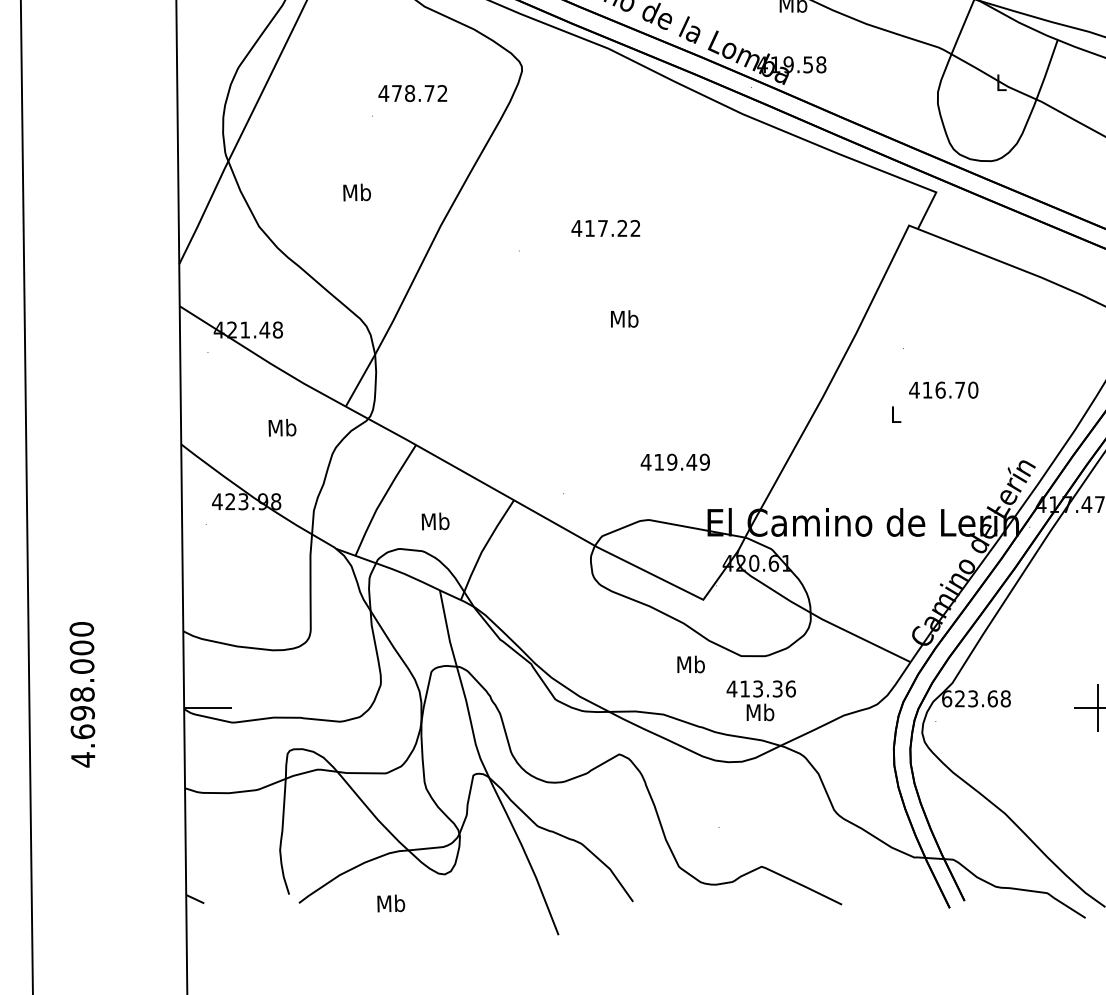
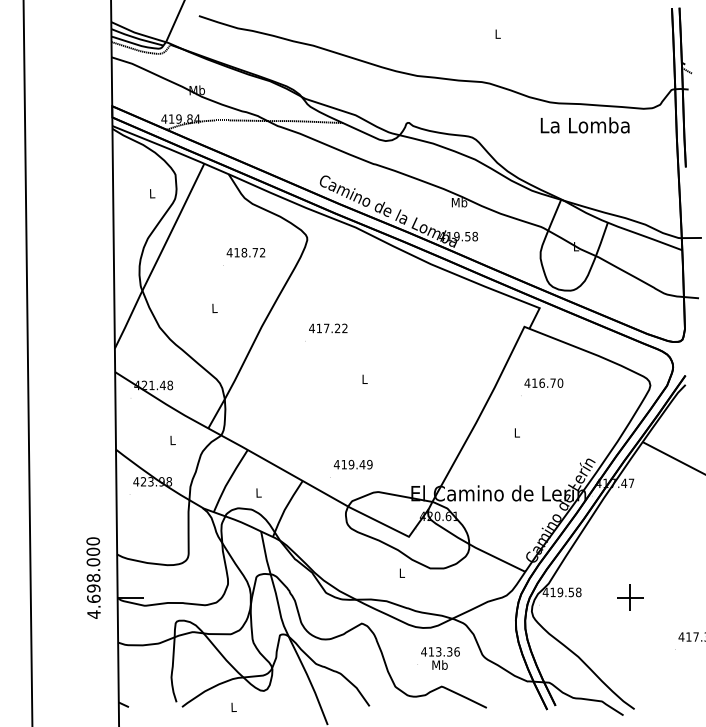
text: (395, 93) -> (236, 252), 478.72 -> 418.72
text: (356, 192) -> (214, 308), Mb -> L
text: (606, 228) -> (328, 328), moved
text: (624, 319) -> (364, 379), Mb -> L
text: (943, 388) -> (543, 382), moved
text: (281, 428) -> (172, 440), Mb -> L
text: (673, 461) -> (352, 464), moved
text: (435, 520) -> (258, 492), Mb -> L
text: (689, 663) -> (401, 572), Mb -> L
text: (82, 693) -> (93, 577), moved
text: (969, 698) -> (558, 592), 623.68 -> 419.58
text: (761, 700) -> (440, 658), moved
text: (390, 903) -> (233, 707), Mb -> L

